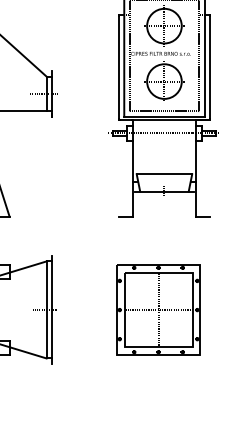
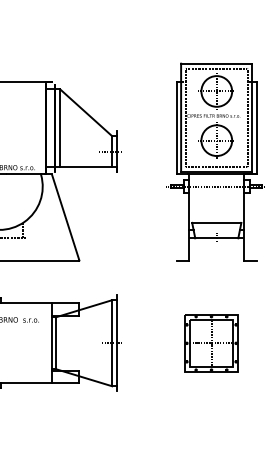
part: (158, 310) -> (211, 343), size x0.71

